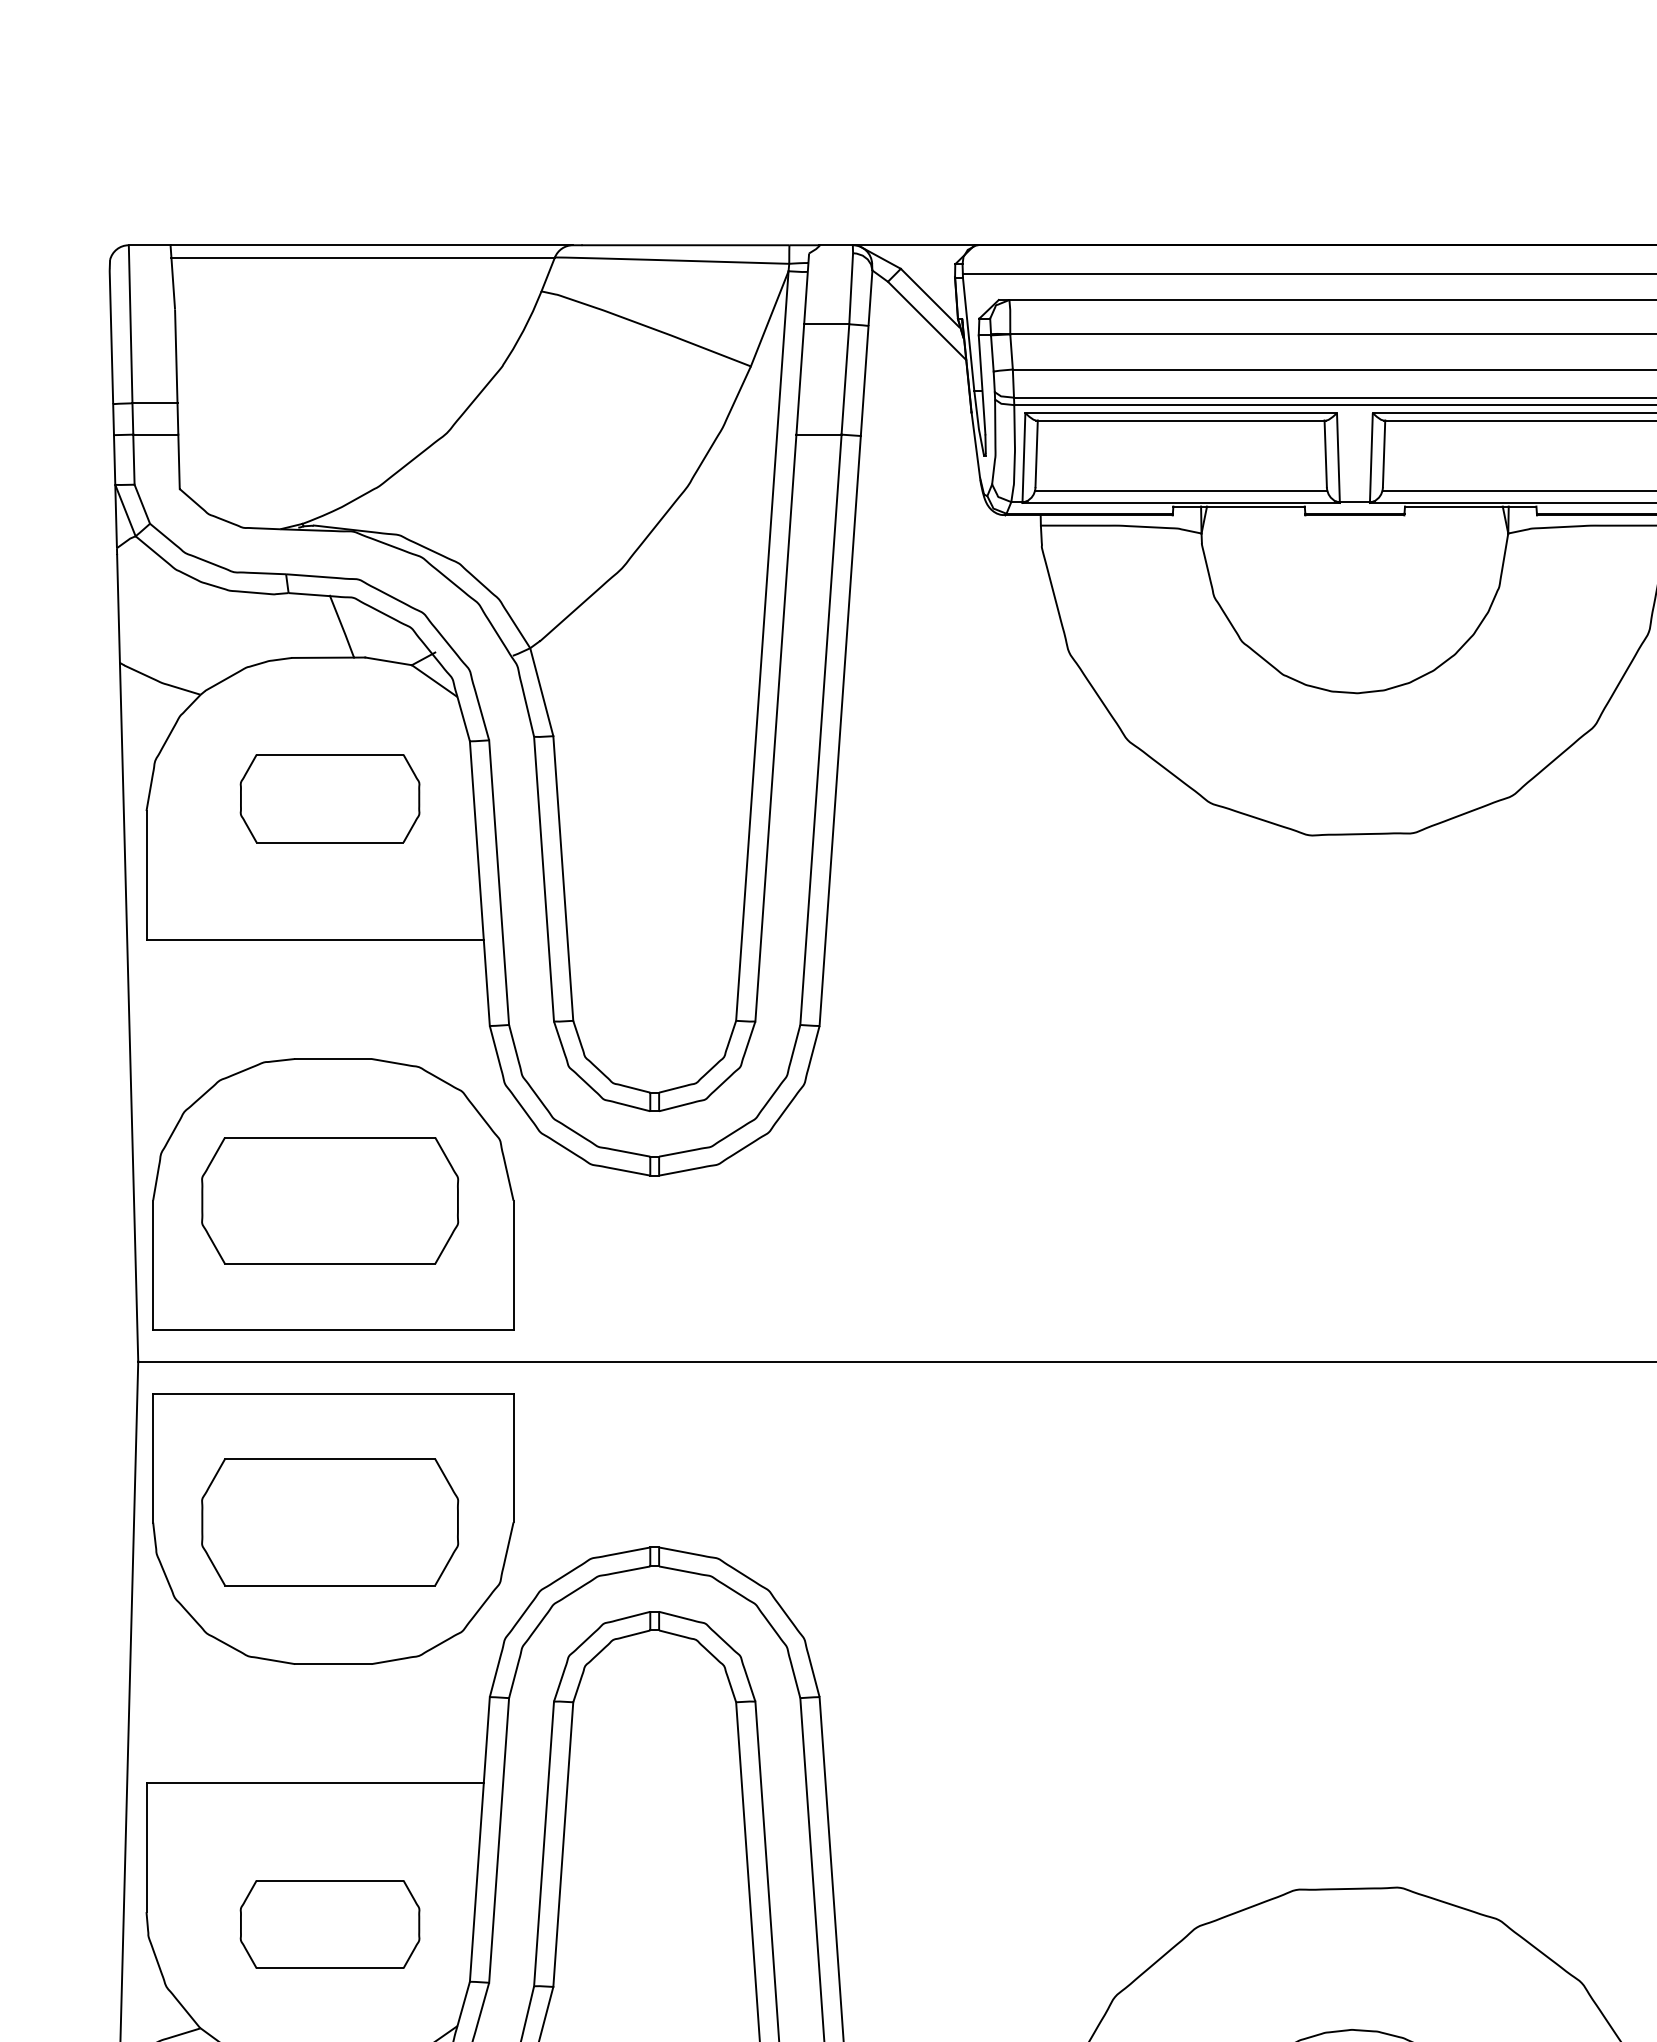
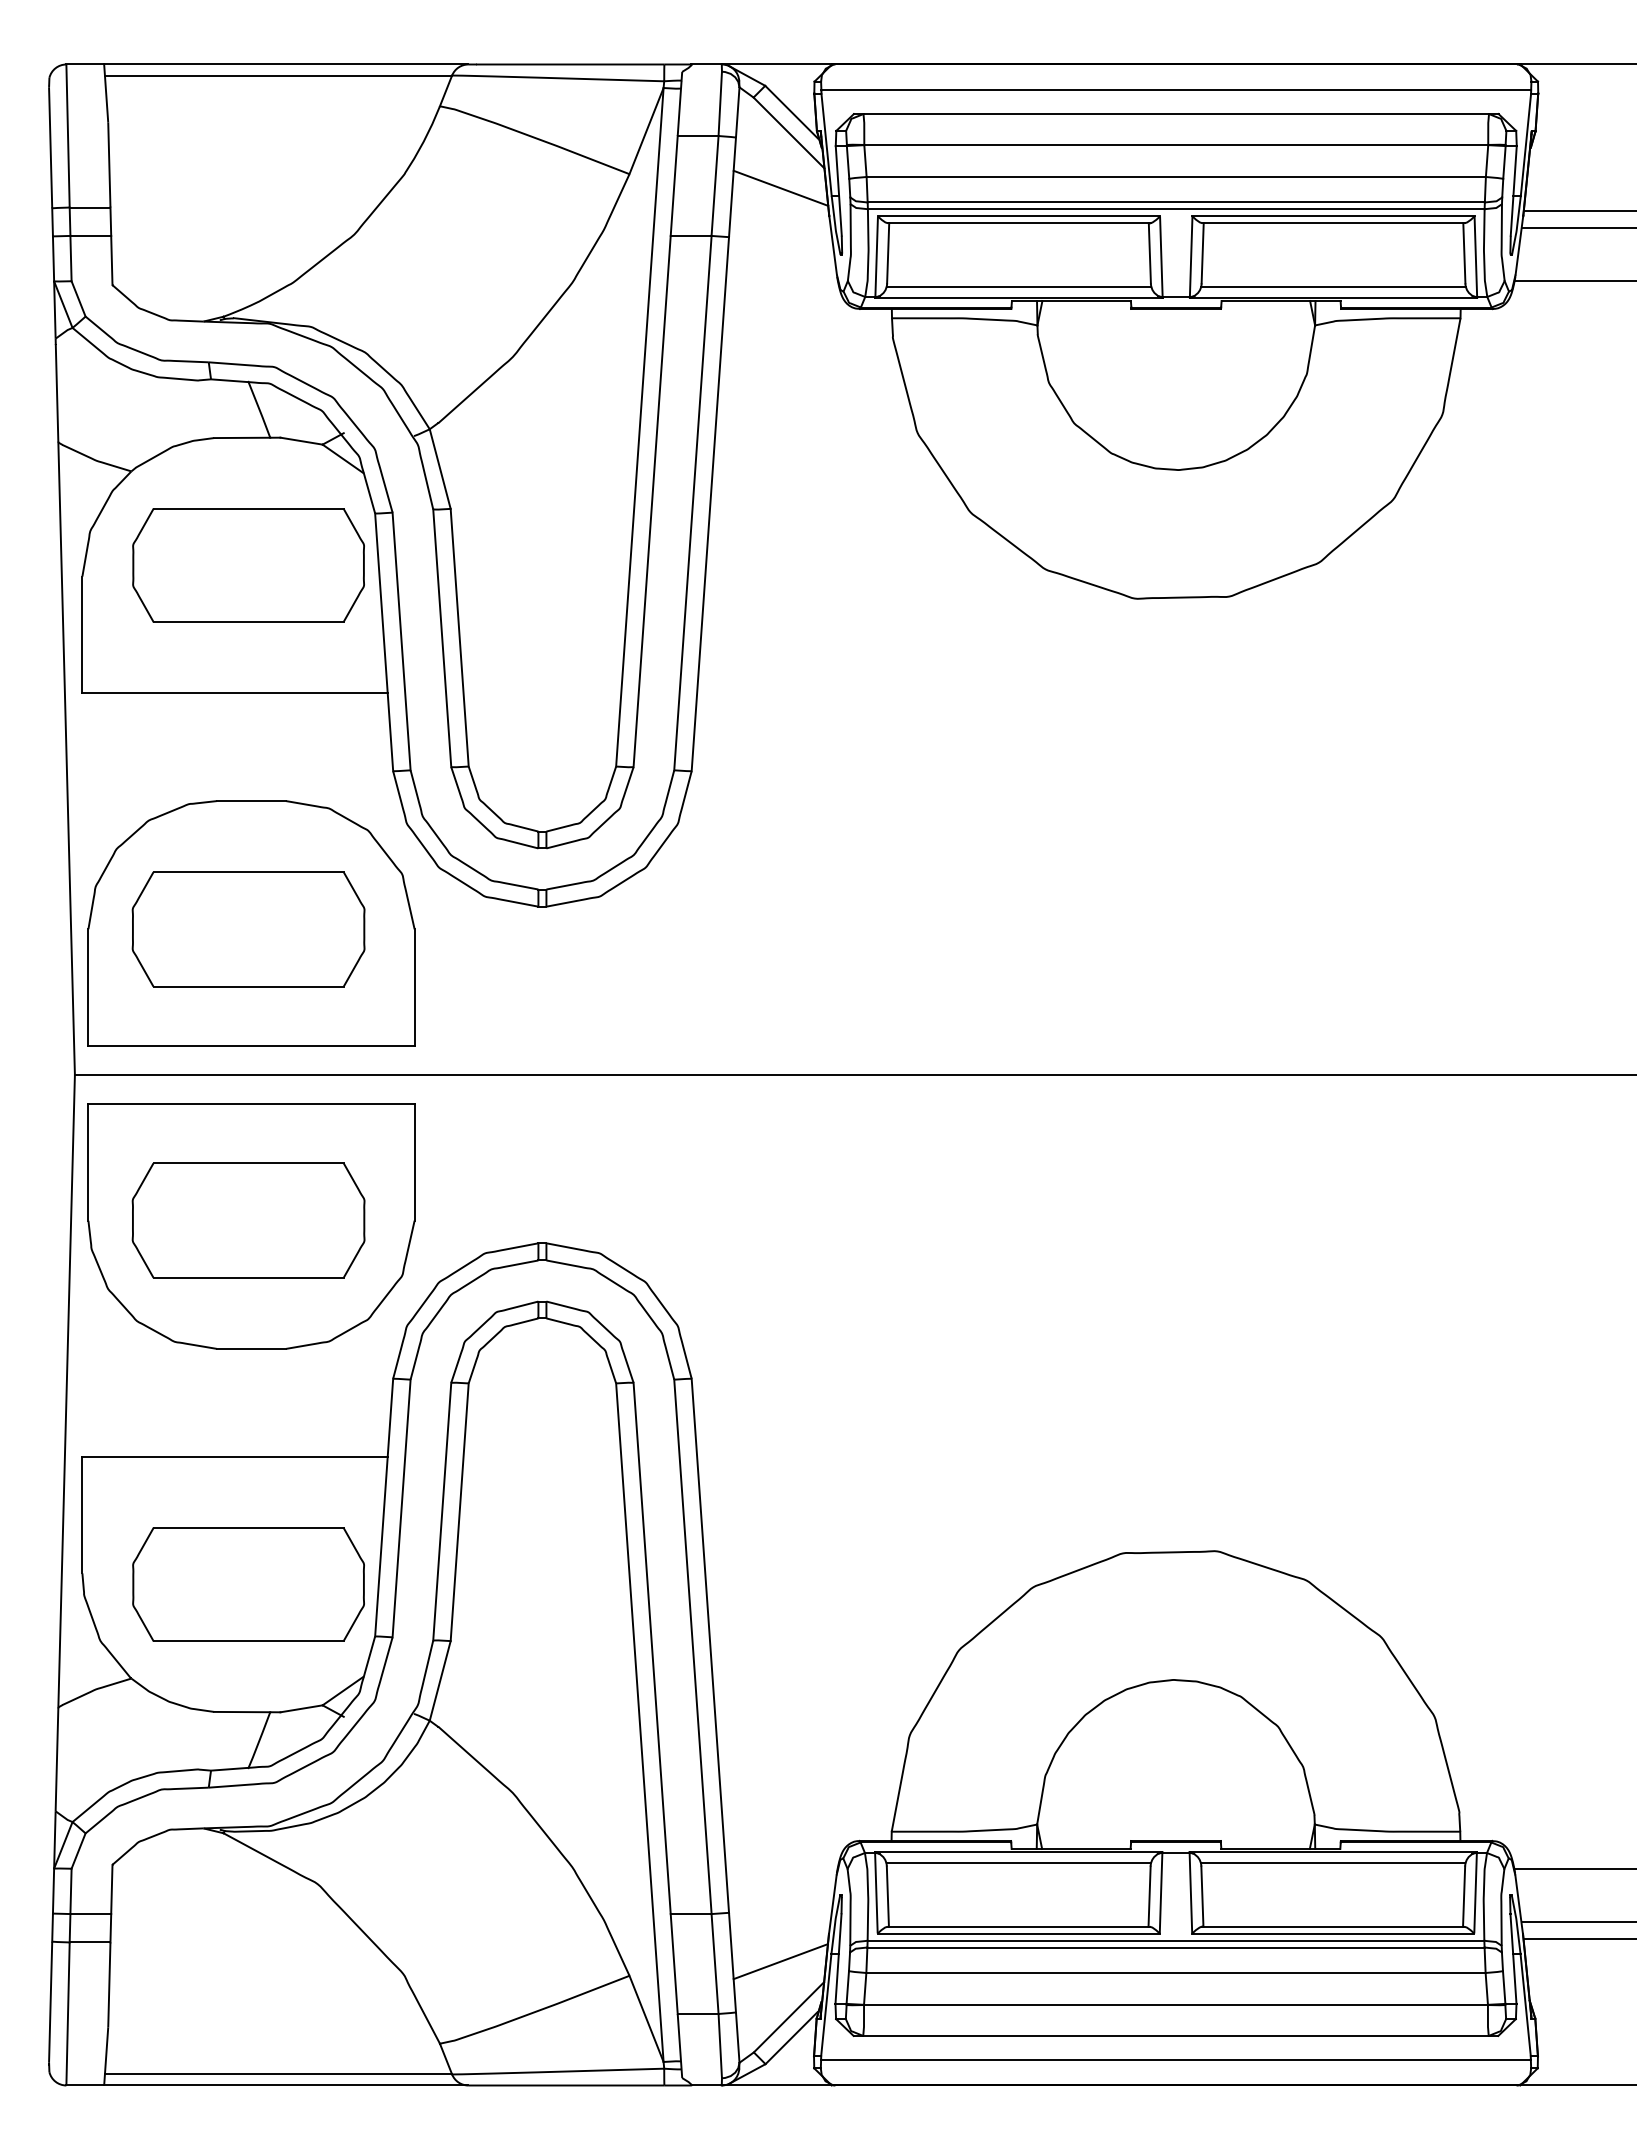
line: (917, 381) -> (780, 187), added
part: (330, 798) -> (248, 565), size x1.43
part: (330, 1924) -> (248, 1584), size x1.43

